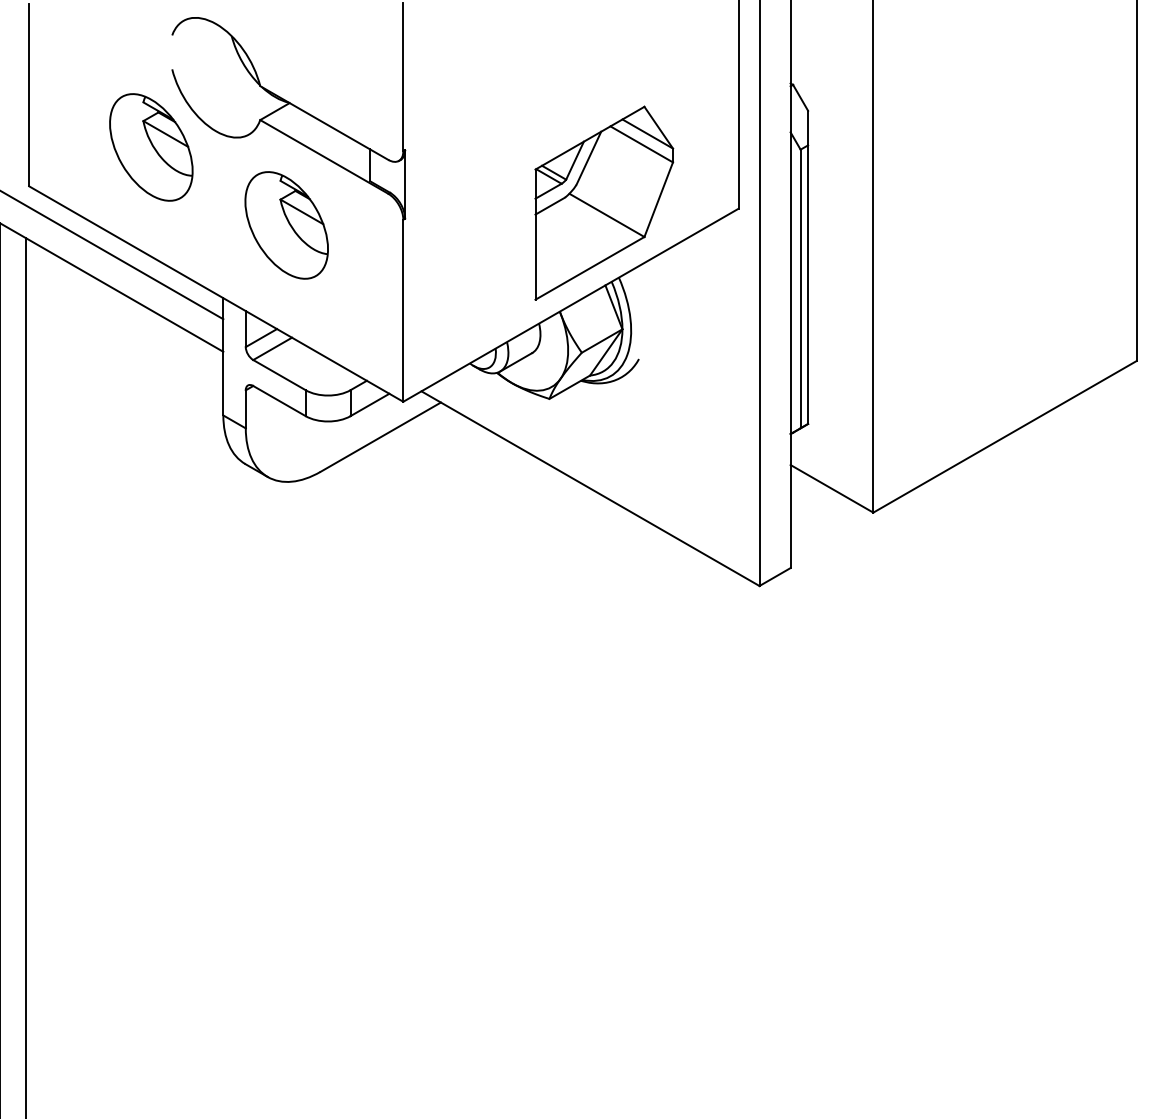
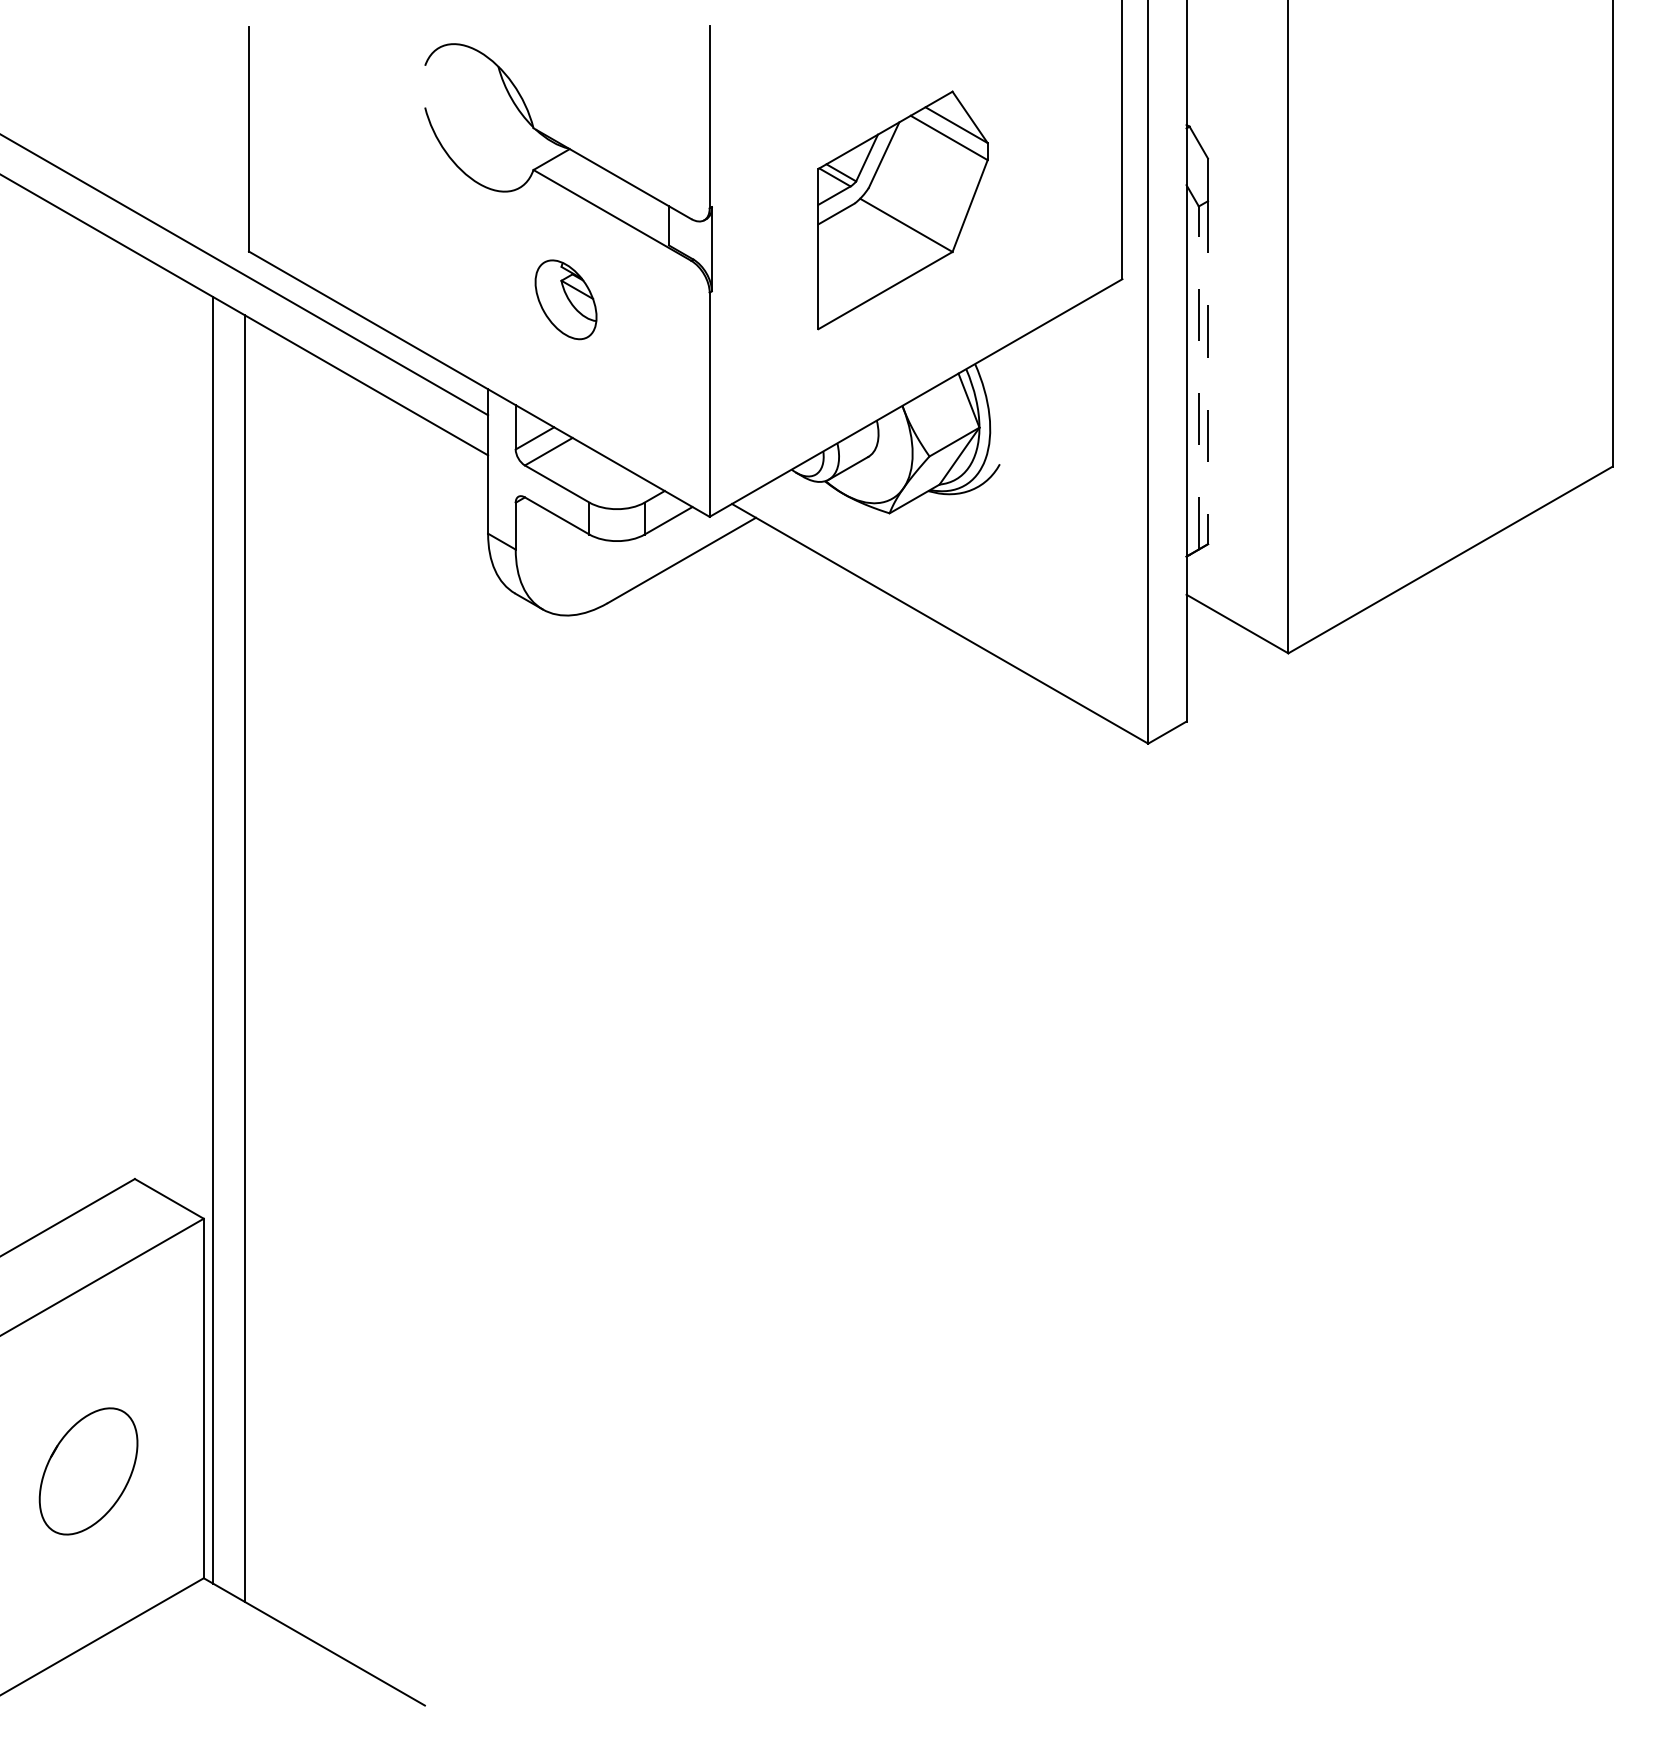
part: (151, 147) -> (399, 203), removed
part: (603, 203) -> (902, 210), moved
part: (286, 225) -> (565, 299), size x0.6
line: (808, 285) -> (1208, 373), solid -> dashed
line: (800, 288) -> (1198, 377), solid -> dashed

